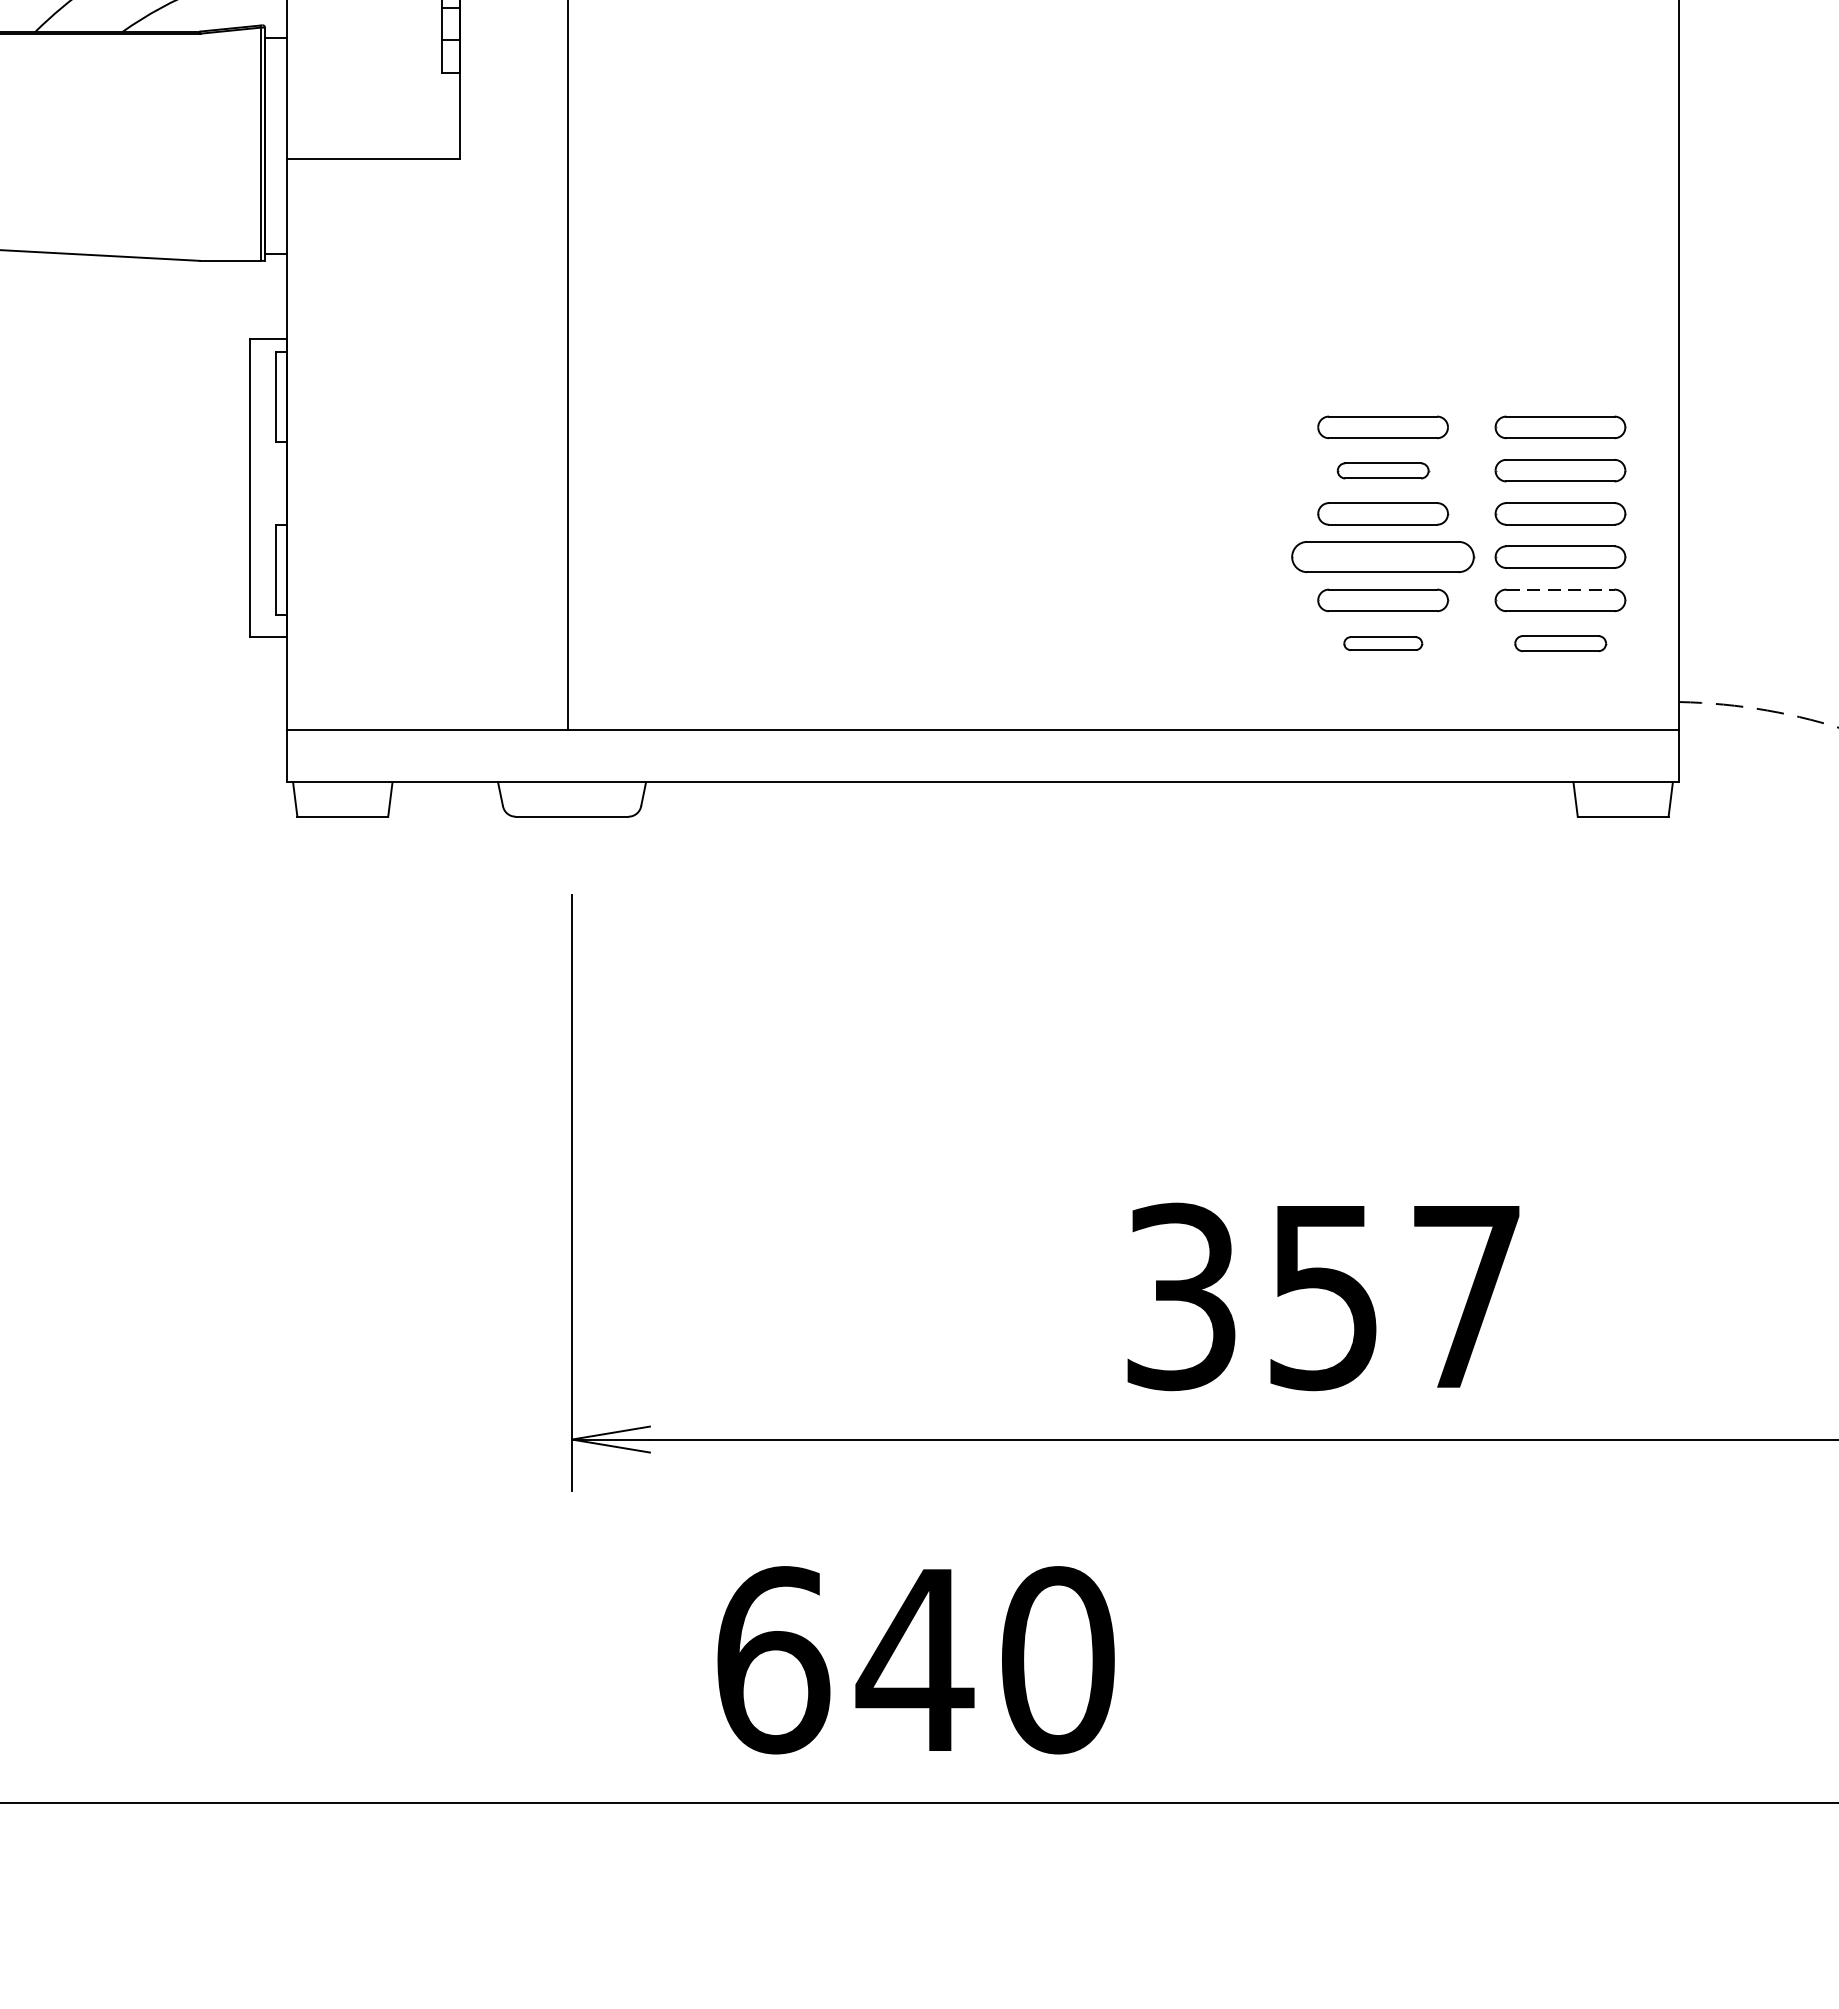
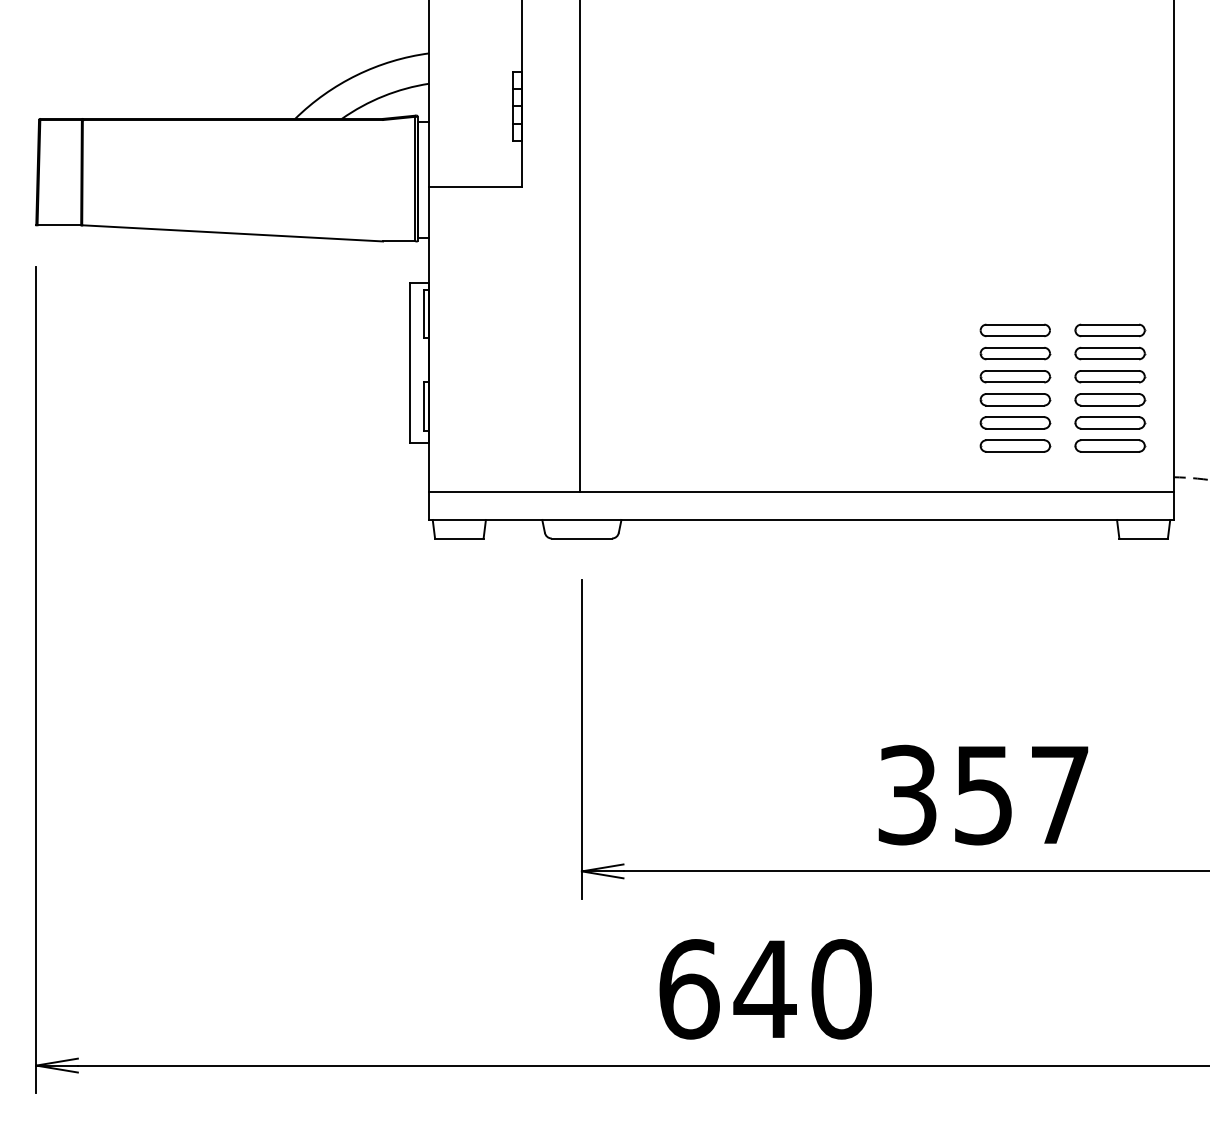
part: (1383, 470) -> (1015, 353), size x1.43
part: (1383, 556) -> (1015, 399), size x0.71
line: (1561, 590) -> (1110, 417), dashed -> solid
part: (1383, 642) -> (1015, 445), size x1.67
part: (1561, 642) -> (1110, 445), size x1.43

